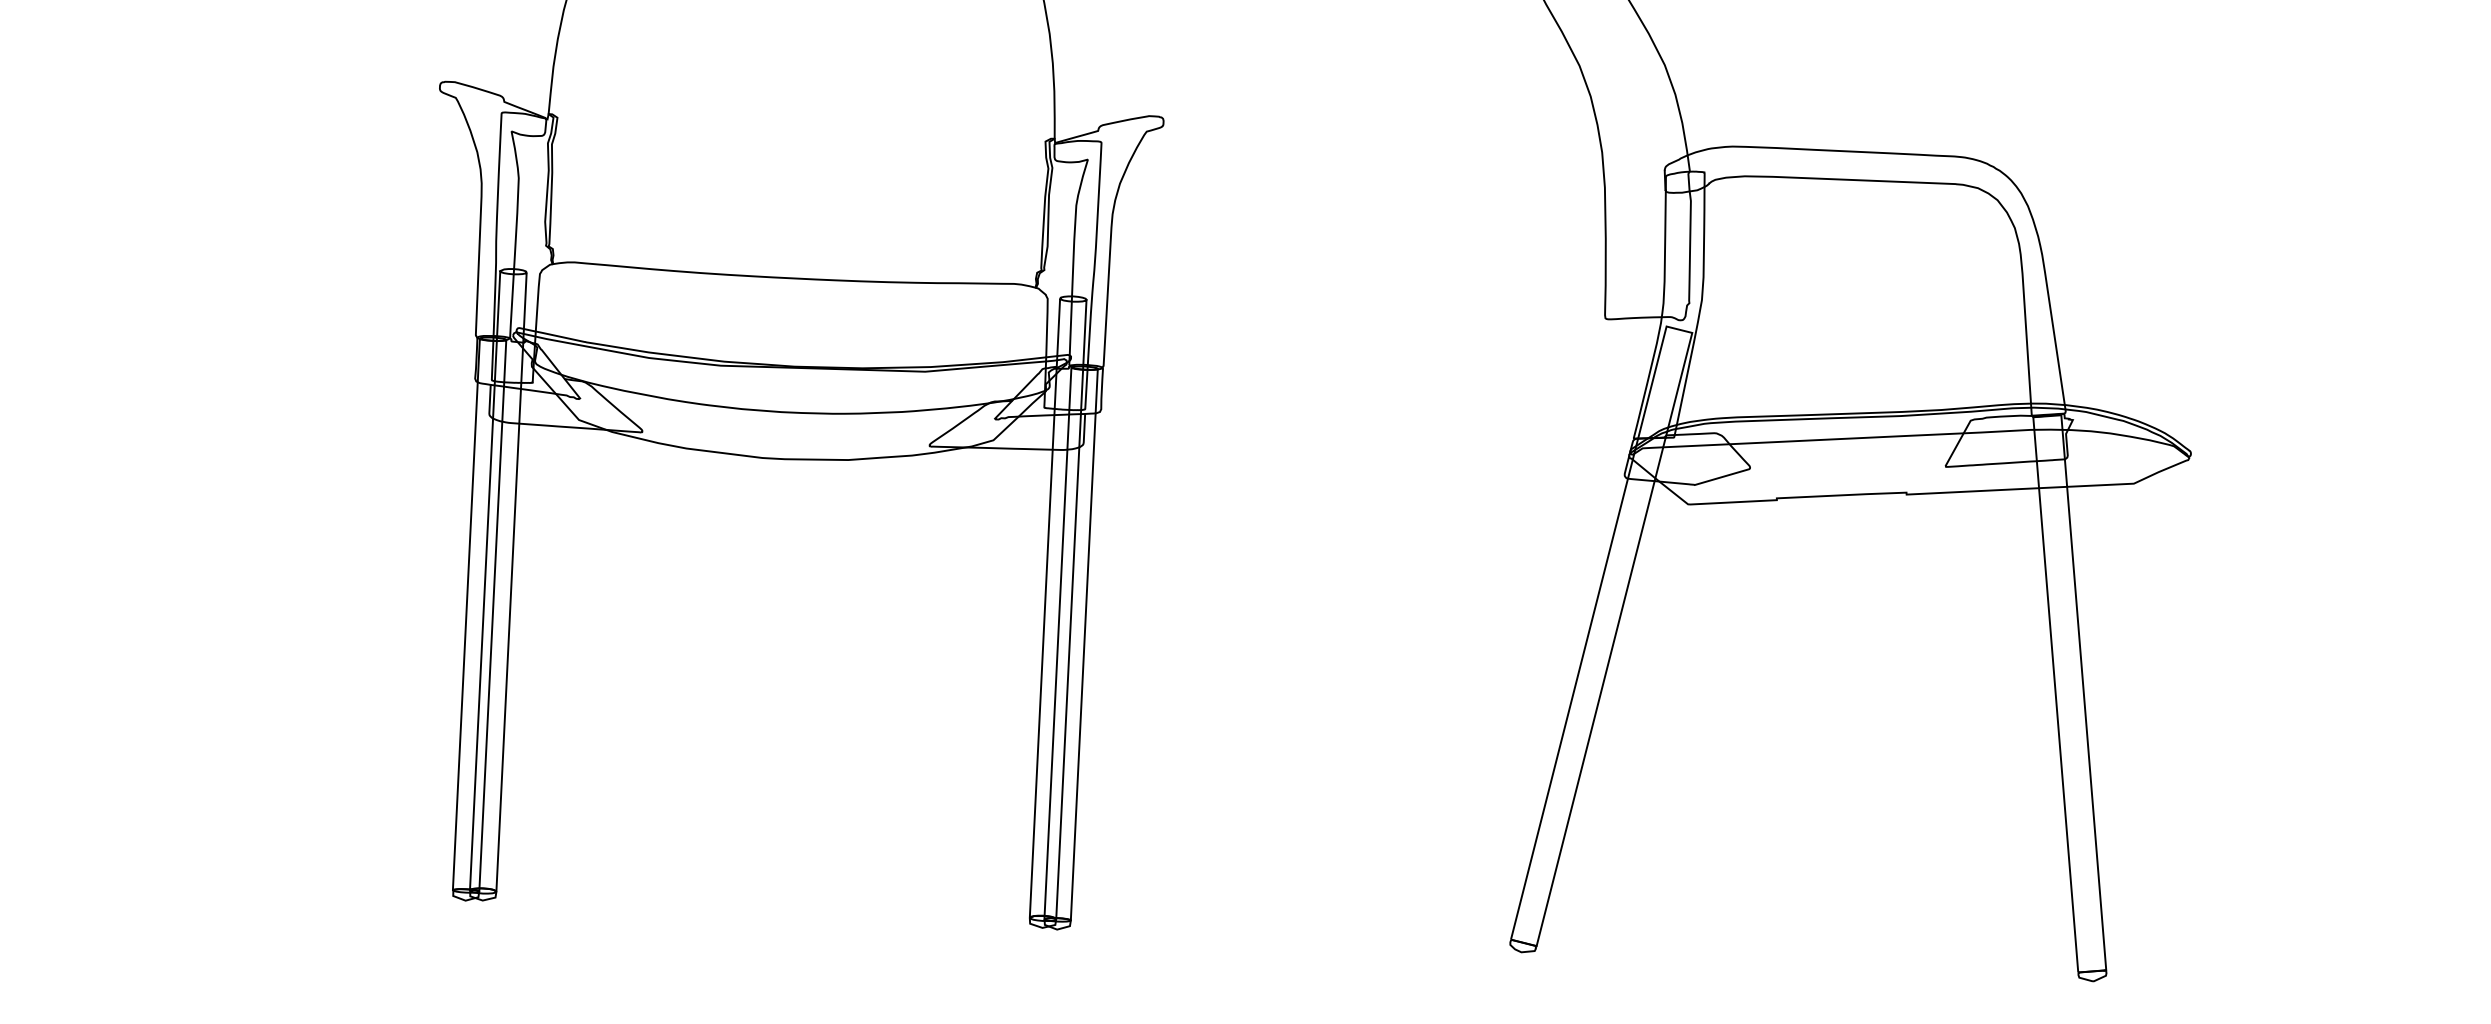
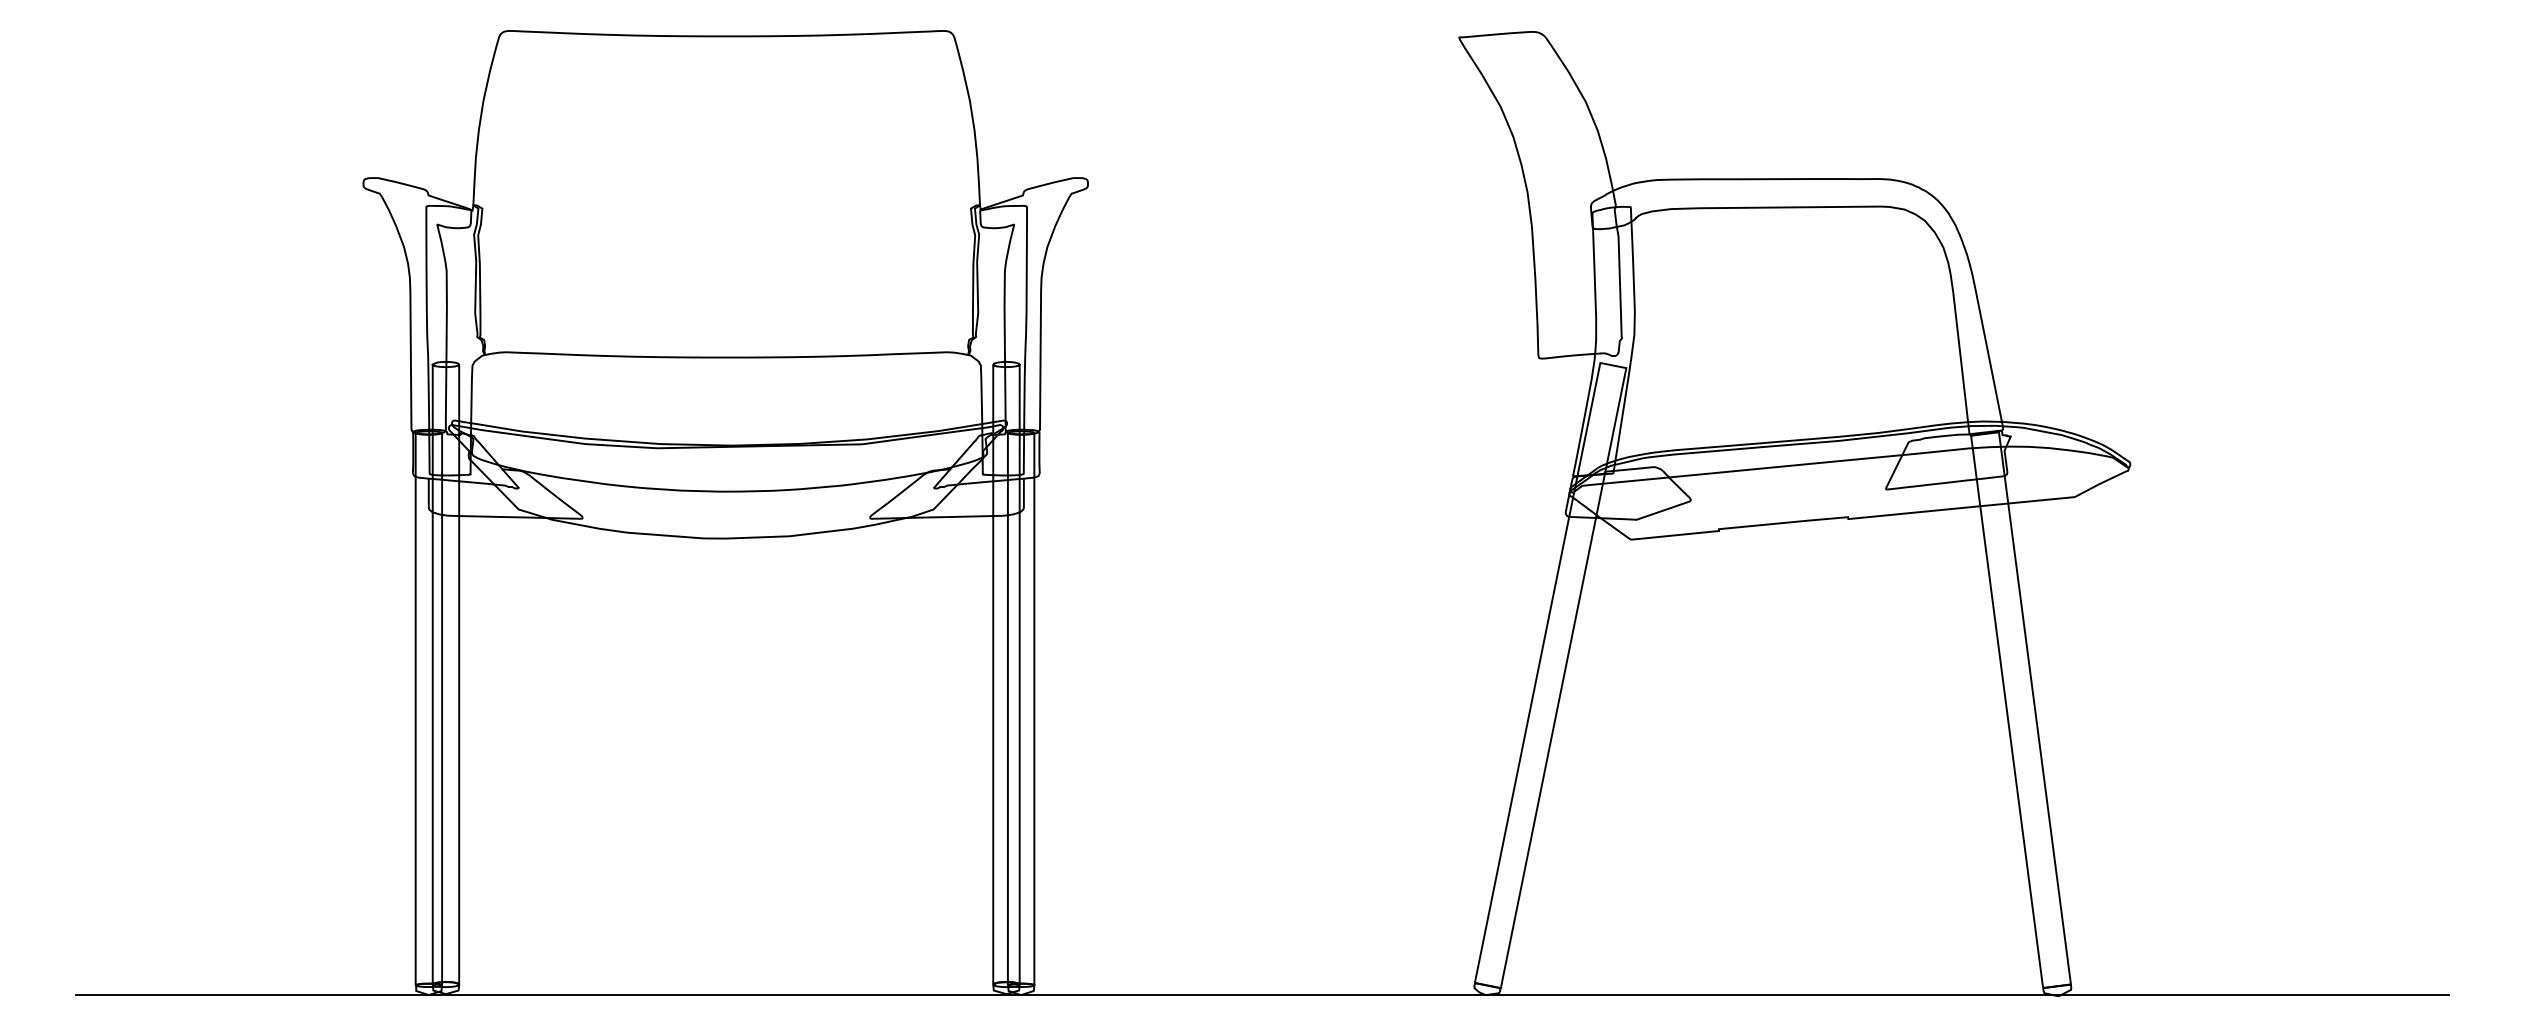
line: (1298, 941) -> (1262, 995), added

